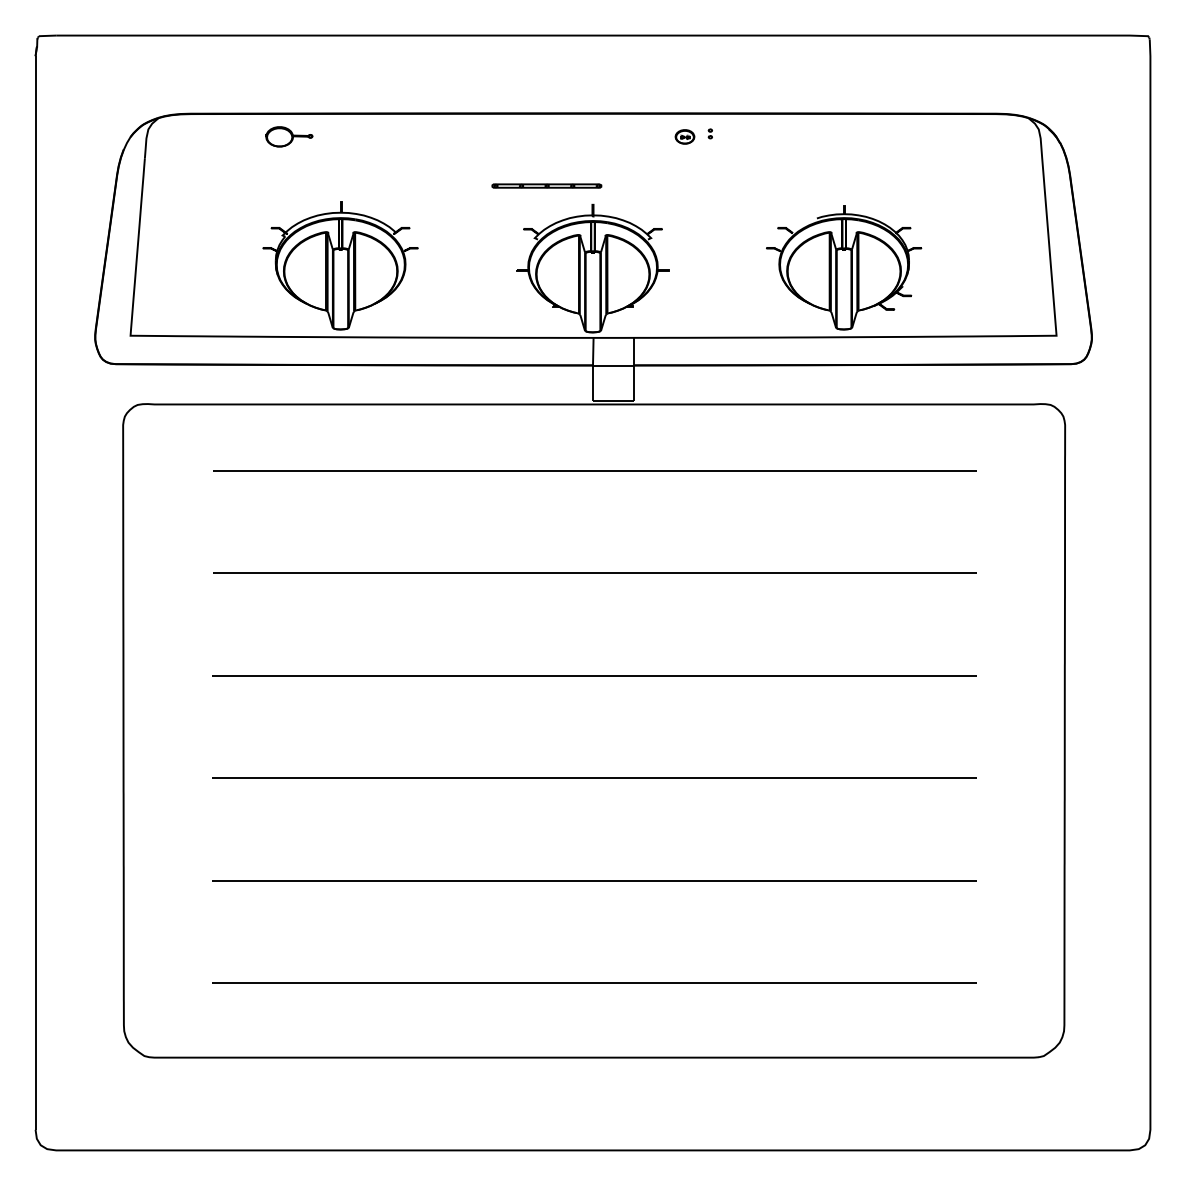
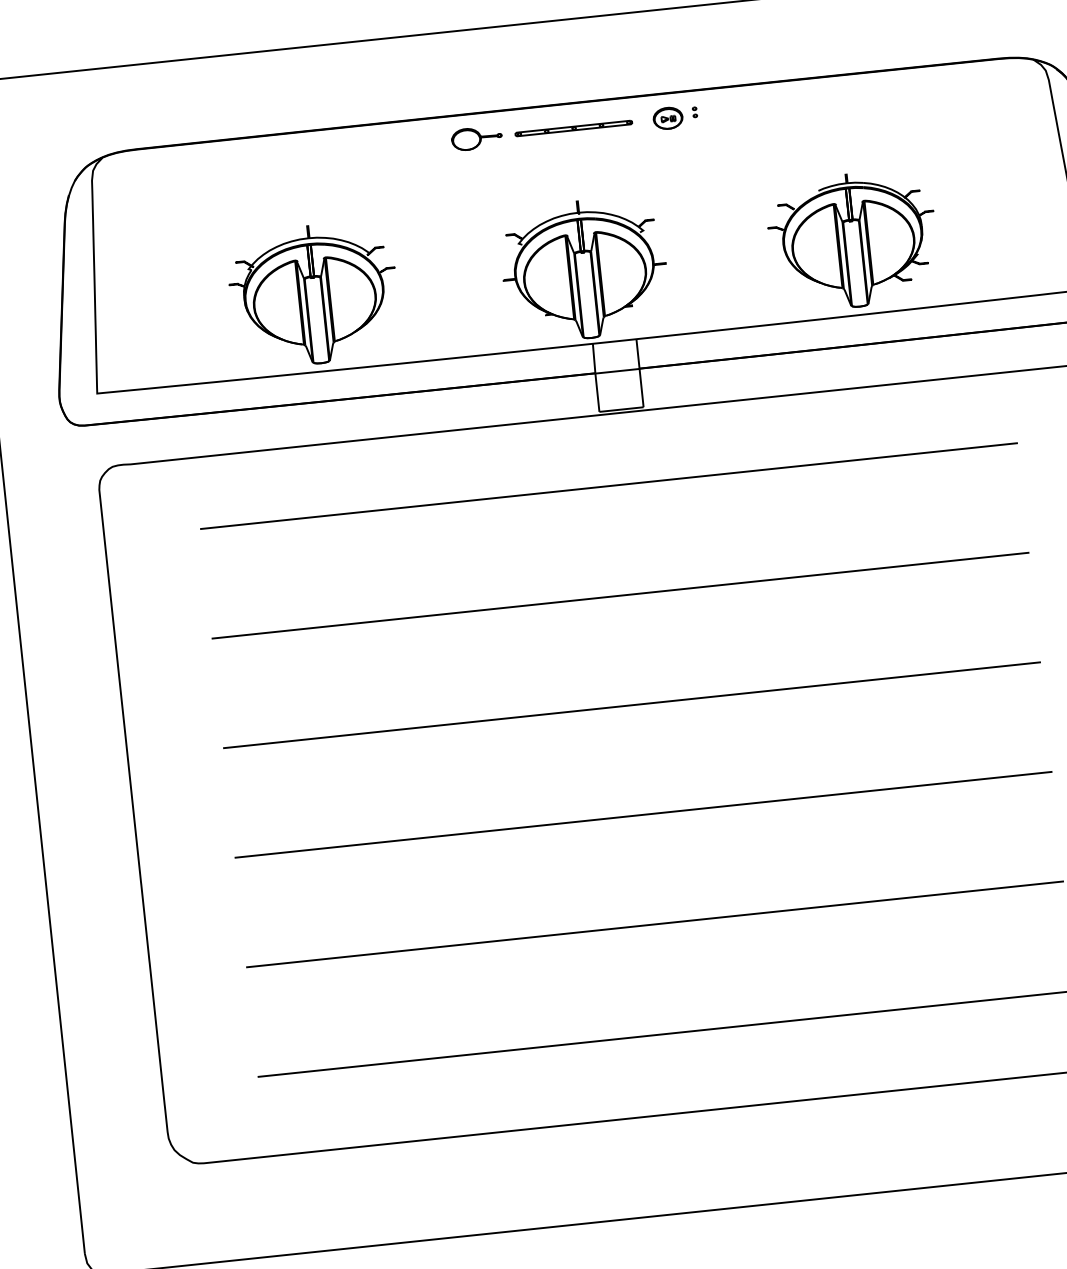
part: (289, 136) -> (477, 138), moved
part: (684, 136) -> (667, 118), size x1.43
part: (546, 185) -> (573, 127), moved

